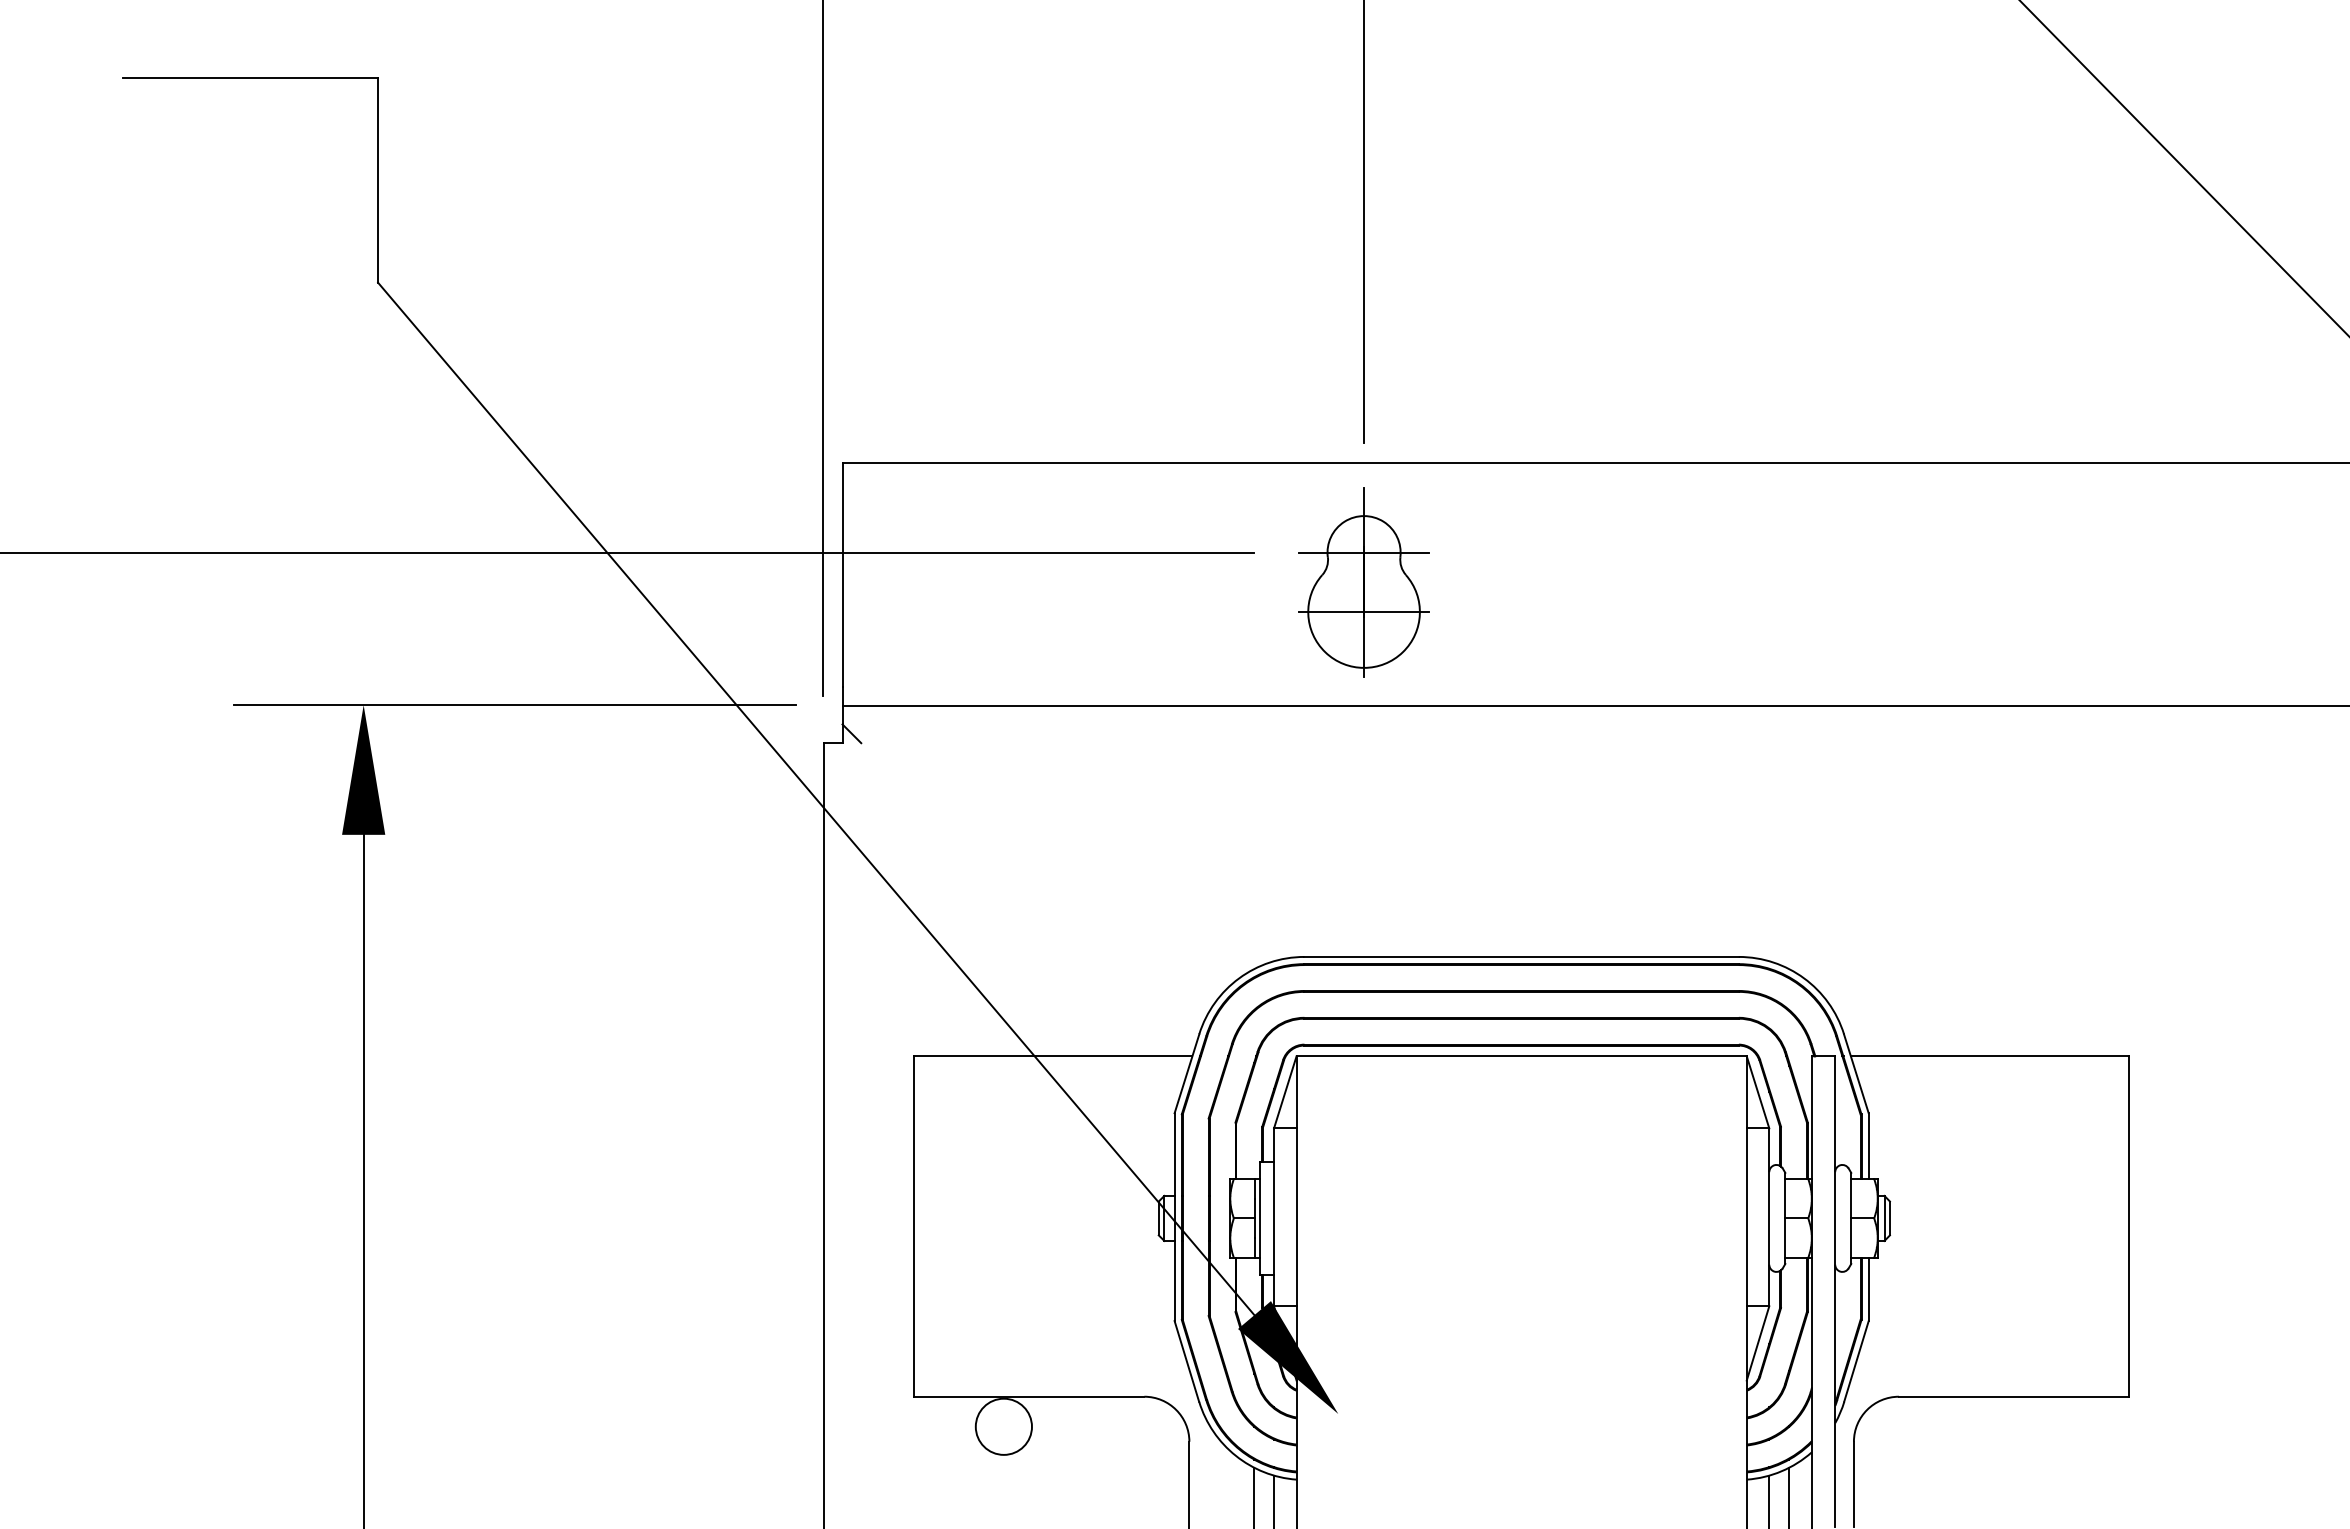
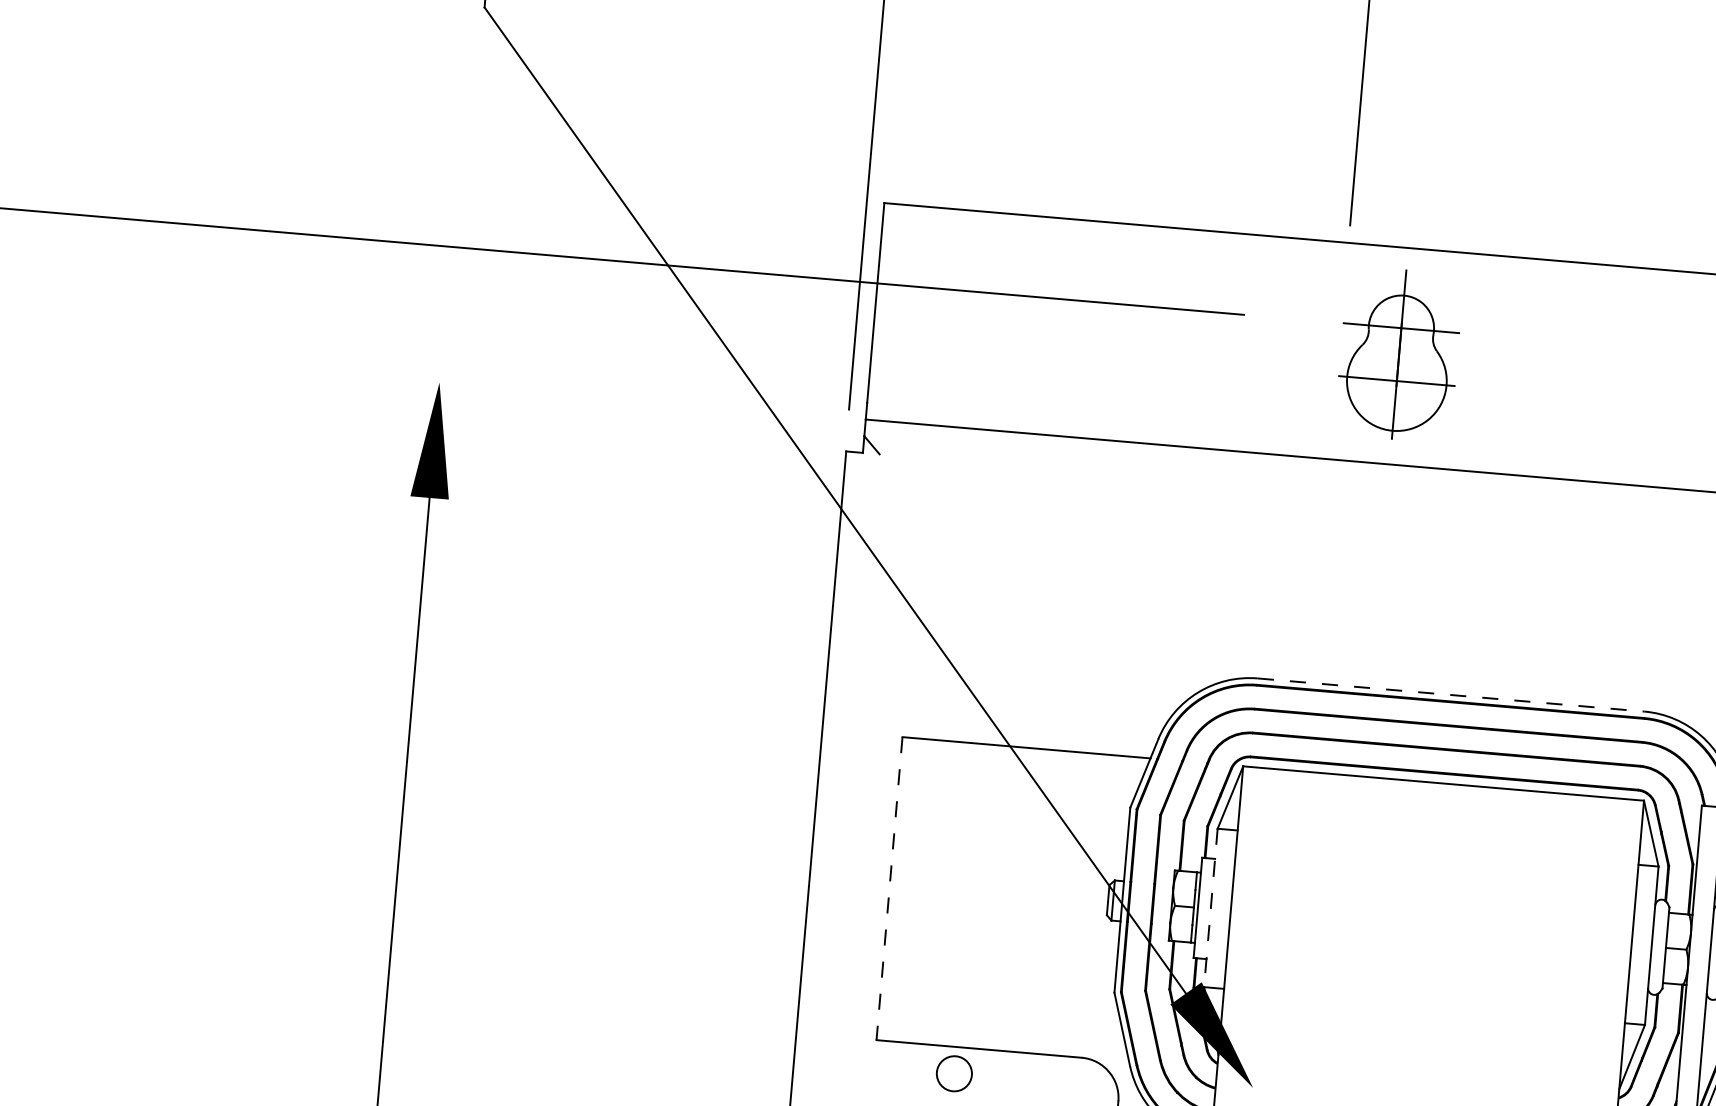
part: (1363, 582) -> (1398, 354), moved
line: (515, 705) -> (574, 394), removed
line: (1522, 956) -> (1451, 694), solid -> dashed
line: (1274, 1217) -> (1211, 908), solid -> dashed
line: (913, 1227) -> (889, 889), solid -> dashed
circle: (1003, 1426) -> (954, 1073), size x0.7

